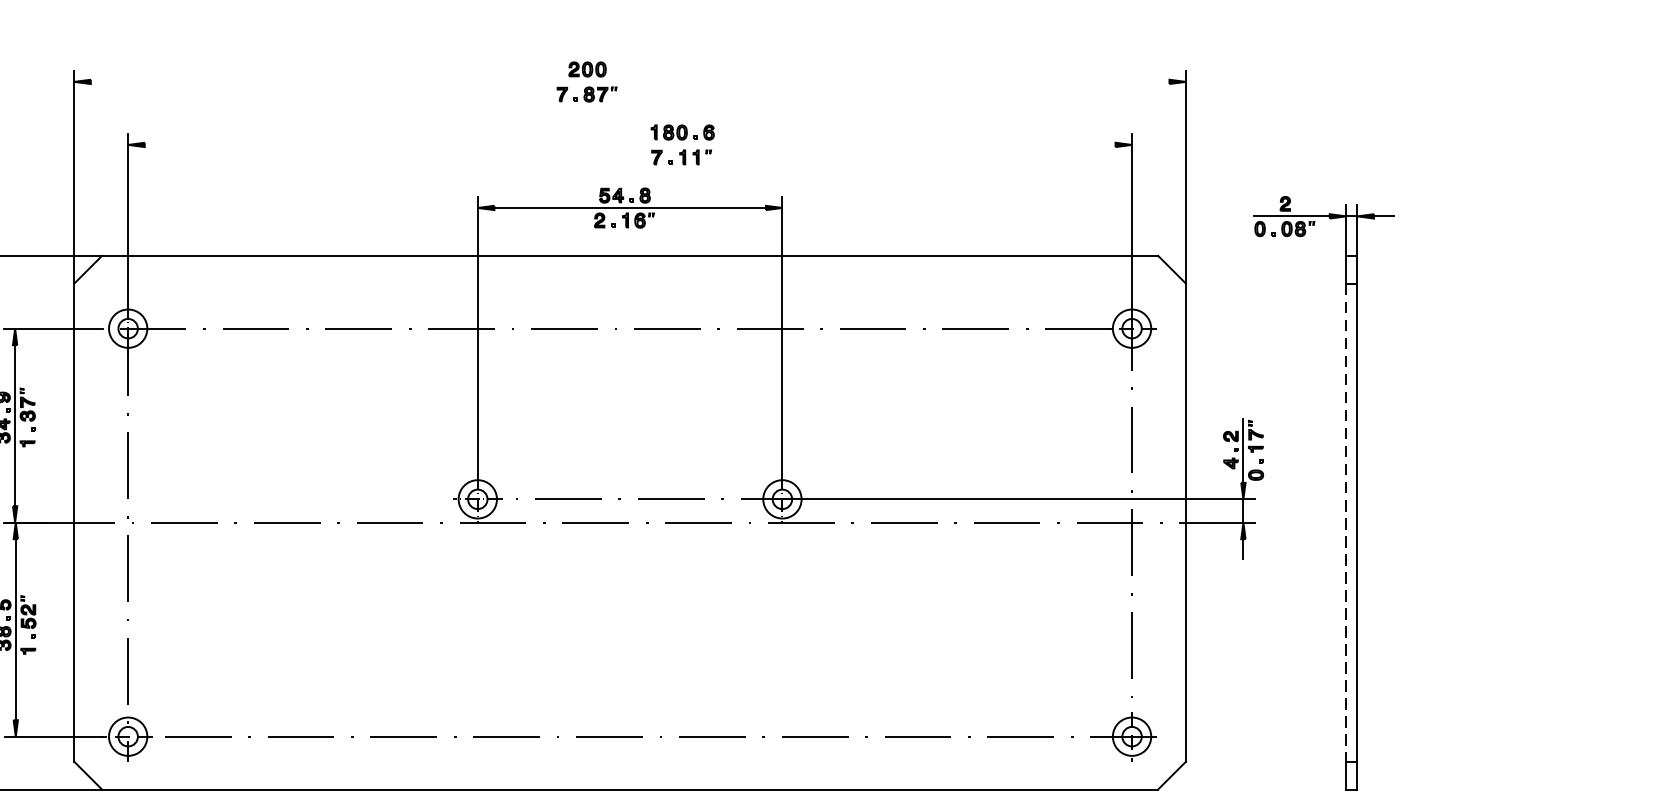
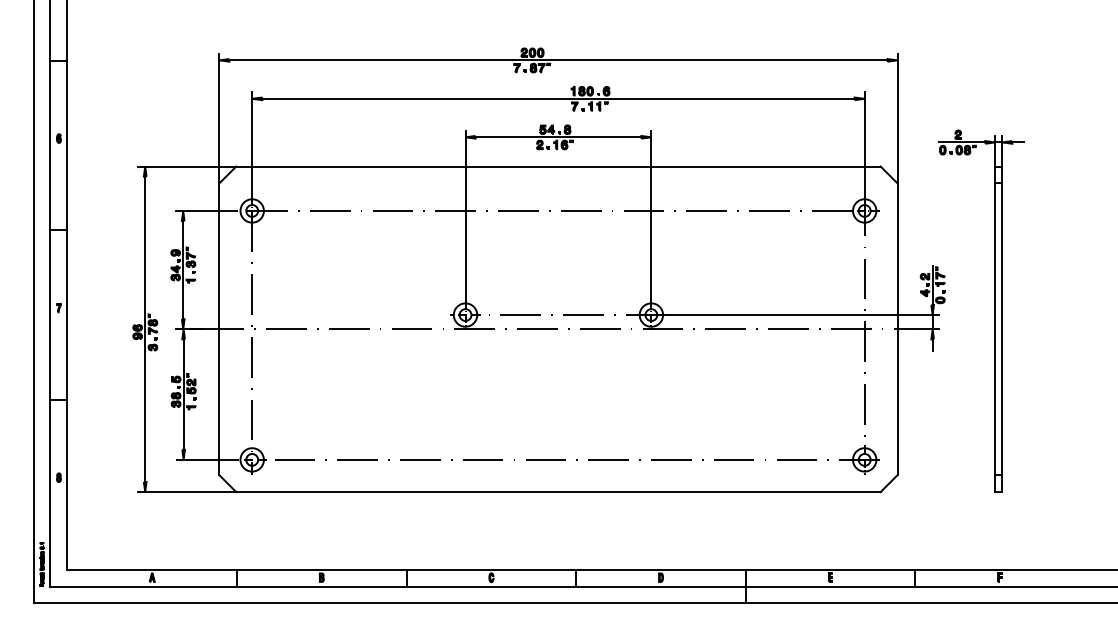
line: (630, 82) -> (558, 60), added
line: (630, 144) -> (558, 98), added
line: (1346, 522) -> (995, 329), dashed -> solid

